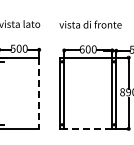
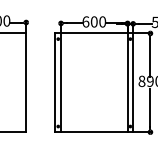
line: (39, 93) -> (26, 83), dashed -> solid
line: (88, 128) -> (94, 131), dashed -> solid

